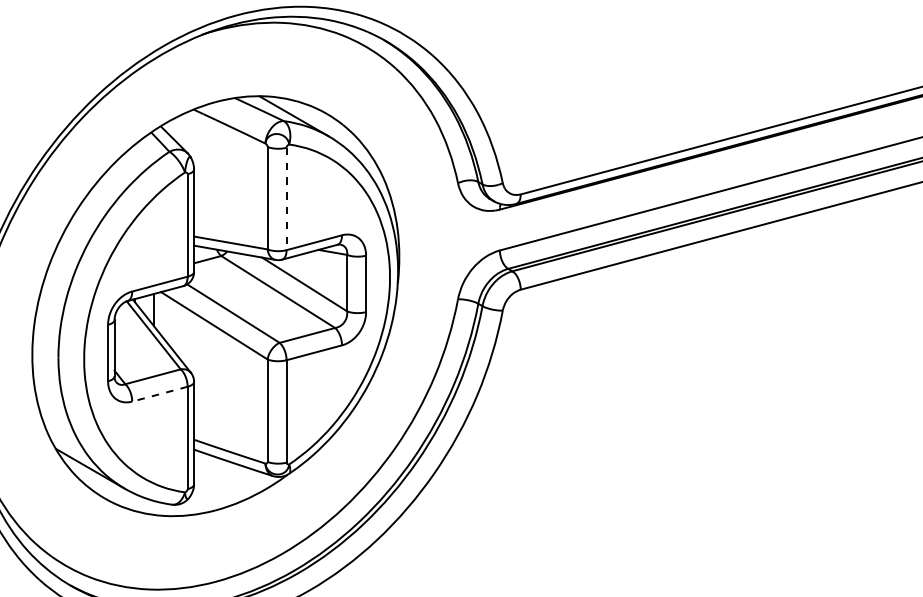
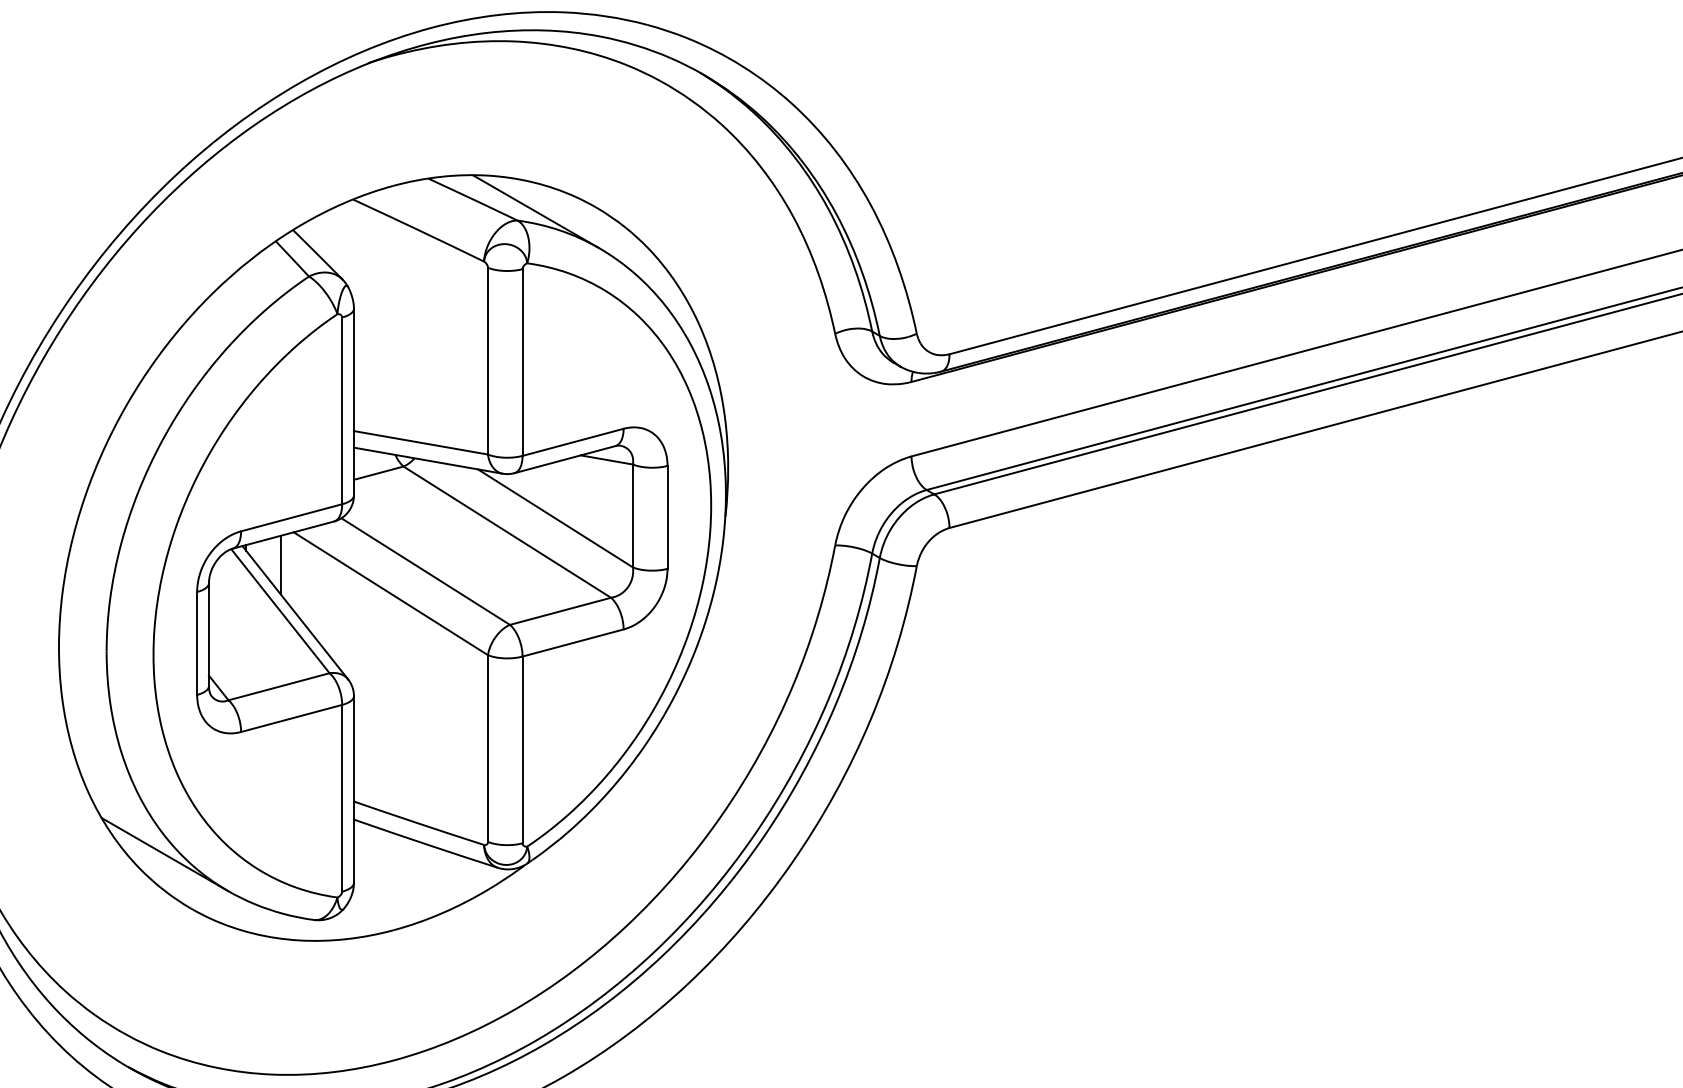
line: (286, 199) -> (522, 363), dashed -> solid
line: (159, 394) -> (290, 719), dashed -> solid

